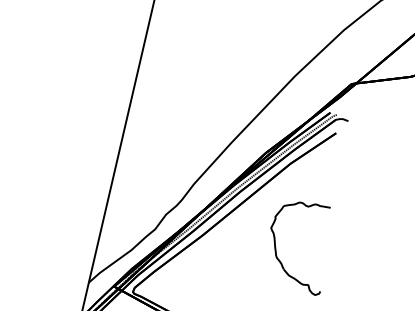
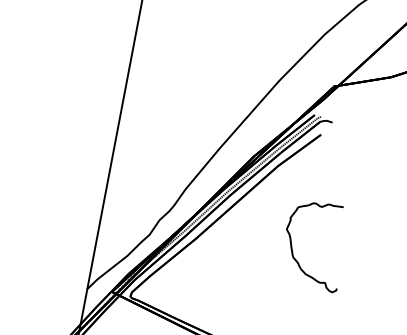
part: (280, 260) -> (297, 260), moved

